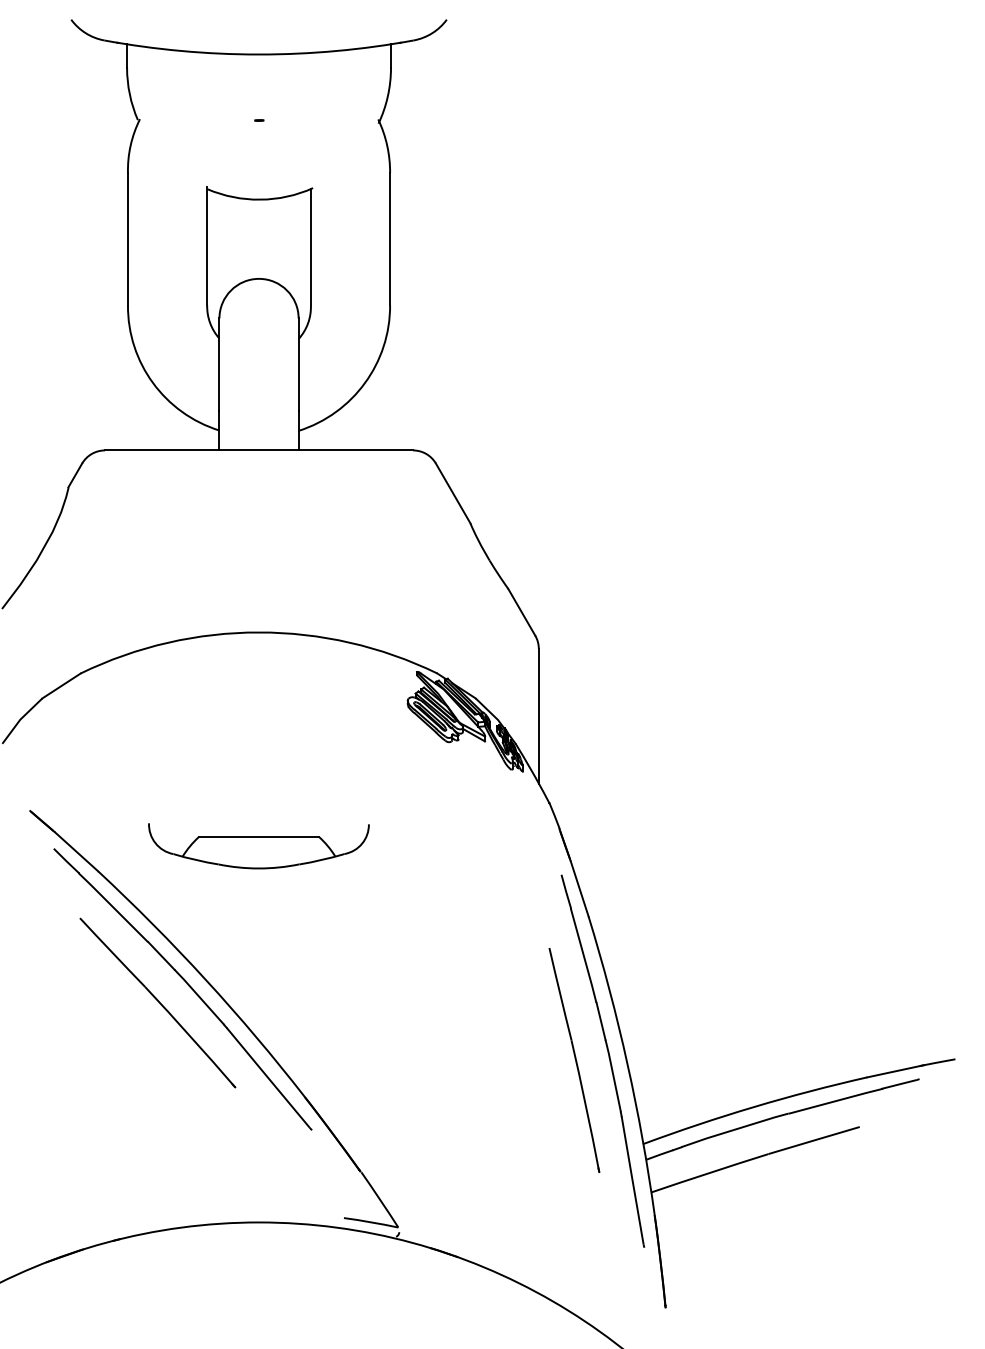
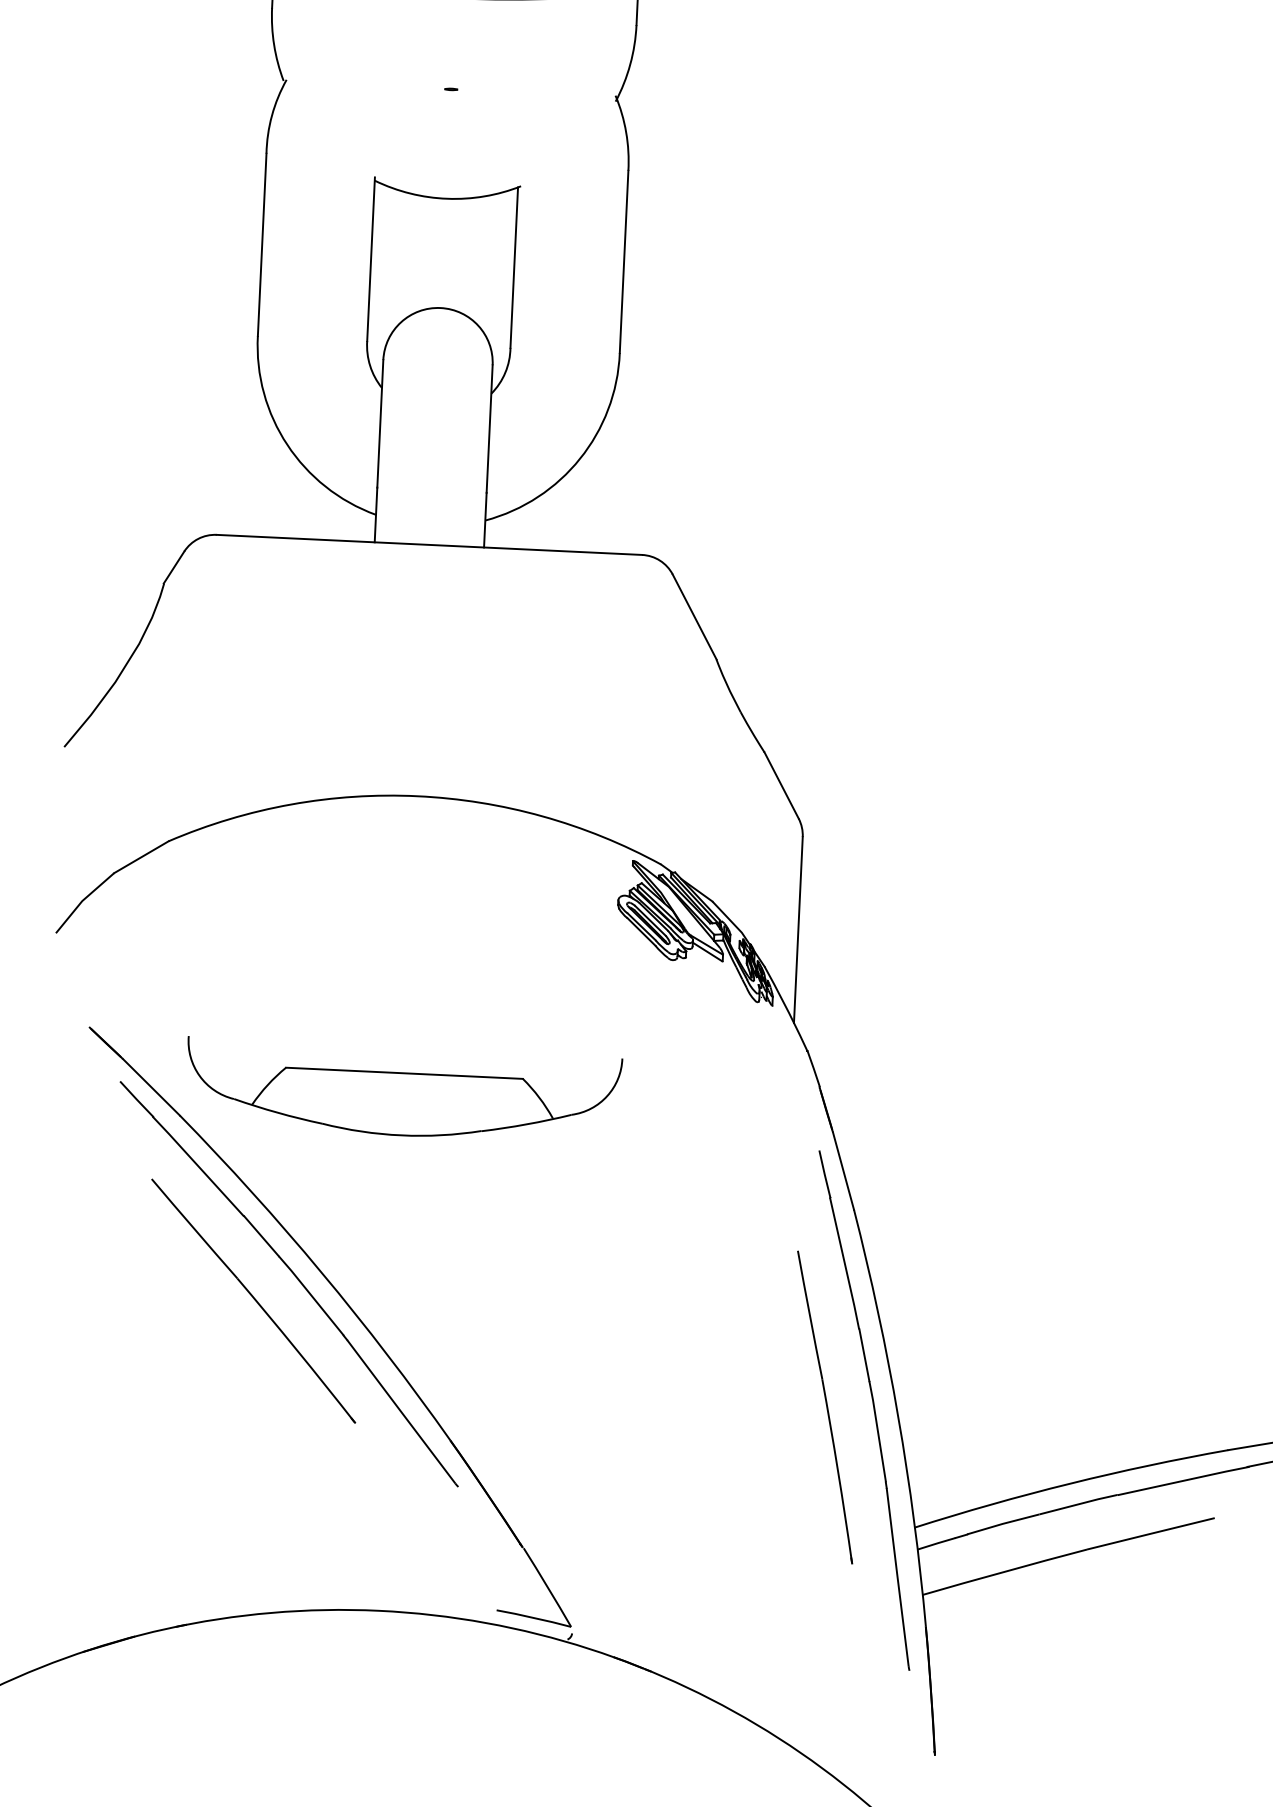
part: (258, 845) -> (402, 1090), size x1.43

